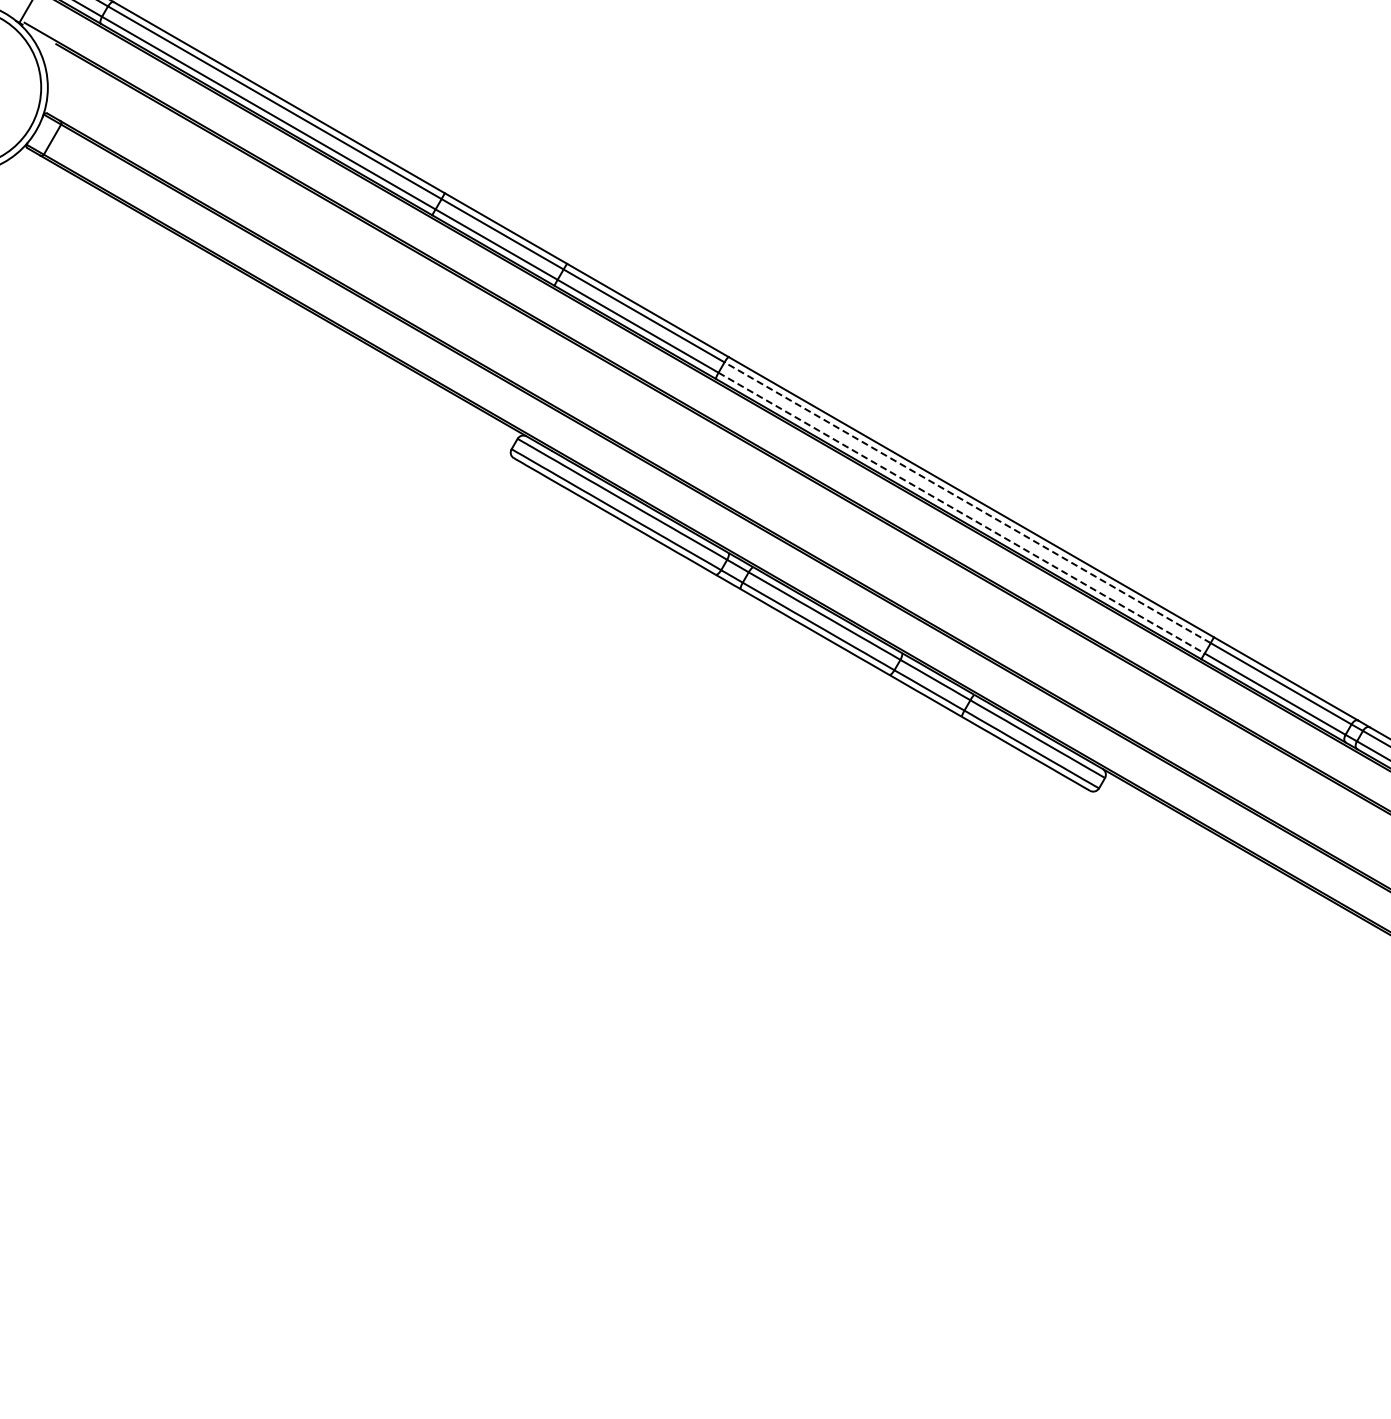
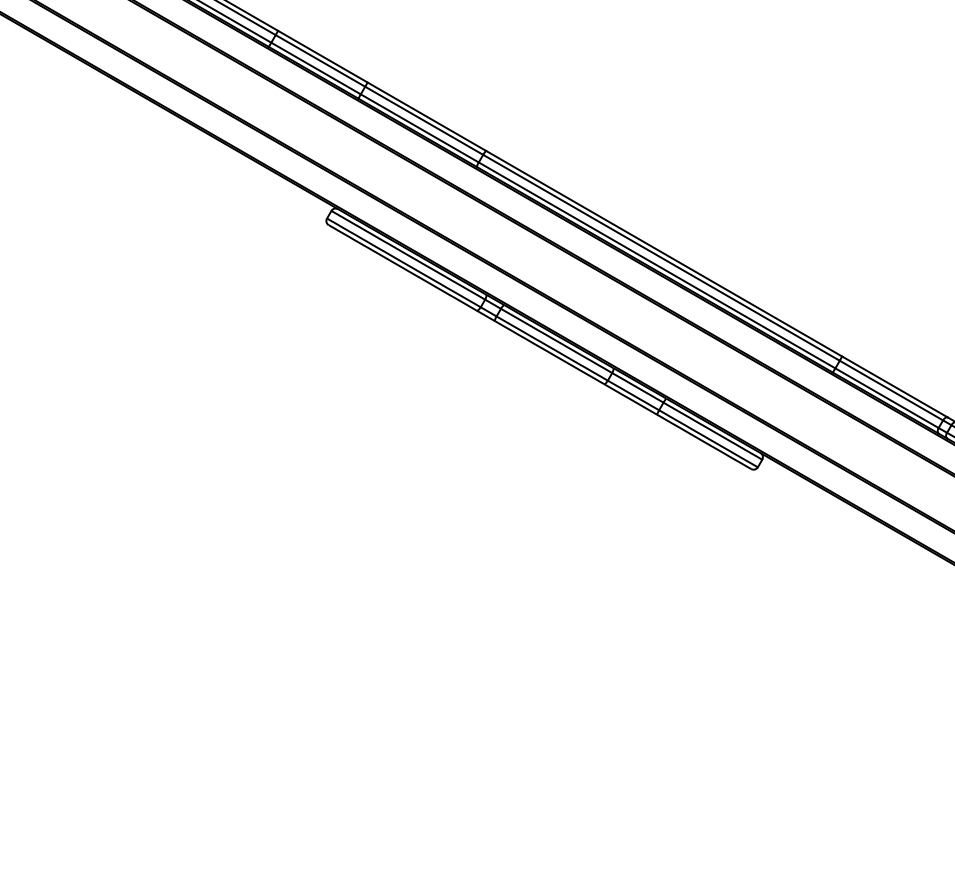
line: (967, 502) -> (661, 257), dashed -> solid
line: (961, 513) -> (656, 265), dashed -> solid

